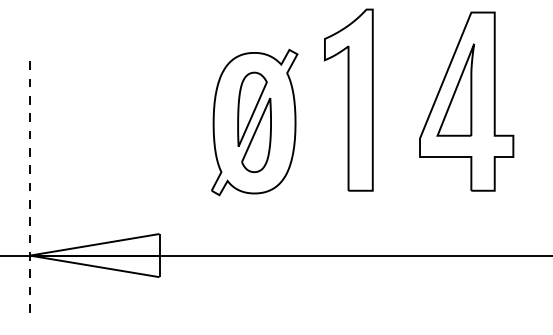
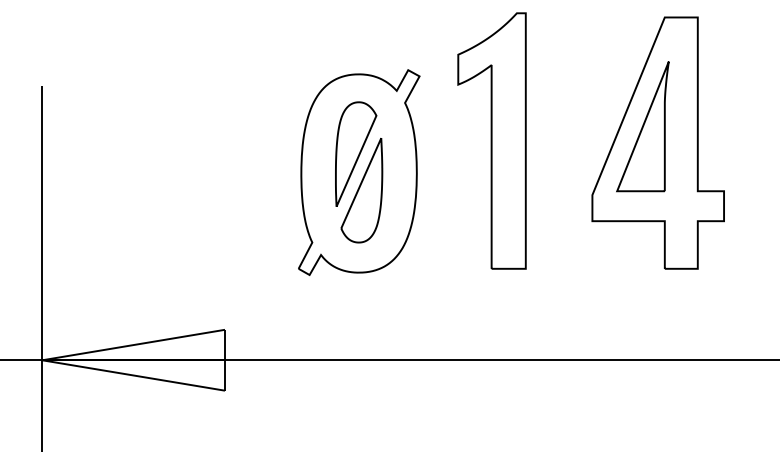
line: (30, 191) -> (43, 269), dashed -> solid

